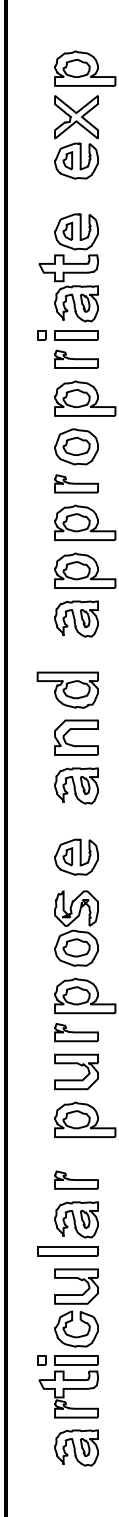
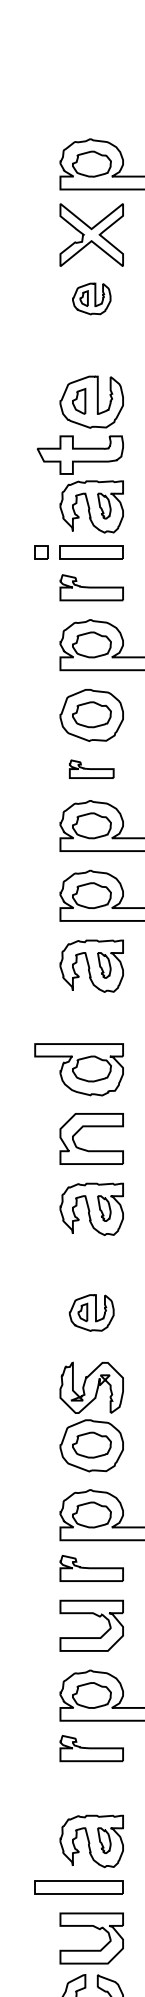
part: (76, 160) -> (91, 298), size x0.6
part: (76, 483) -> (91, 768), size x0.7
part: (76, 856) -> (91, 1311), size x0.7
part: (76, 1179) -> (91, 1747), moved

